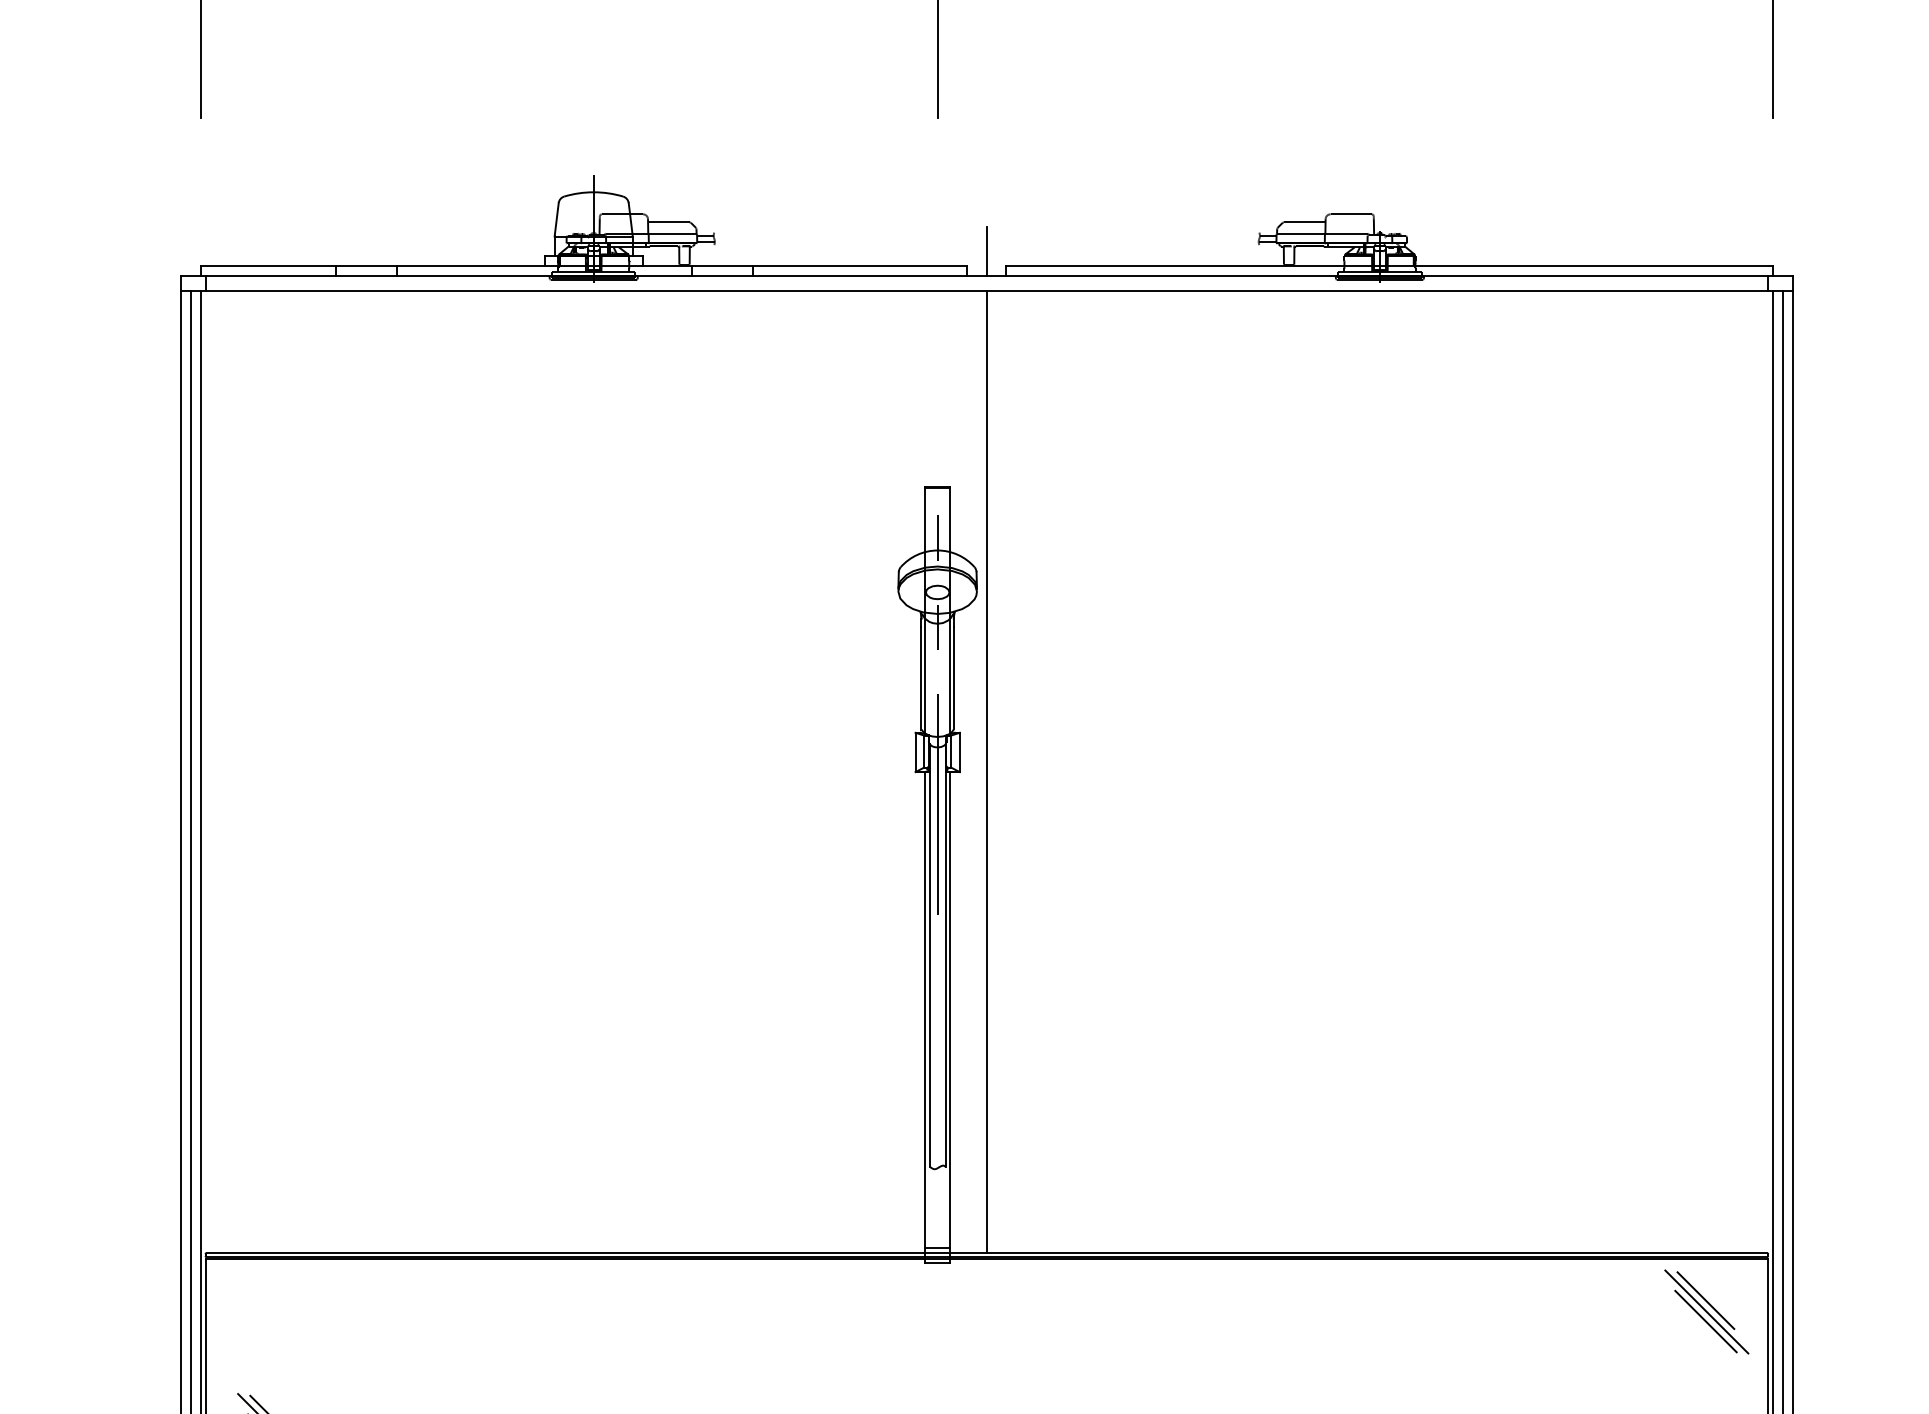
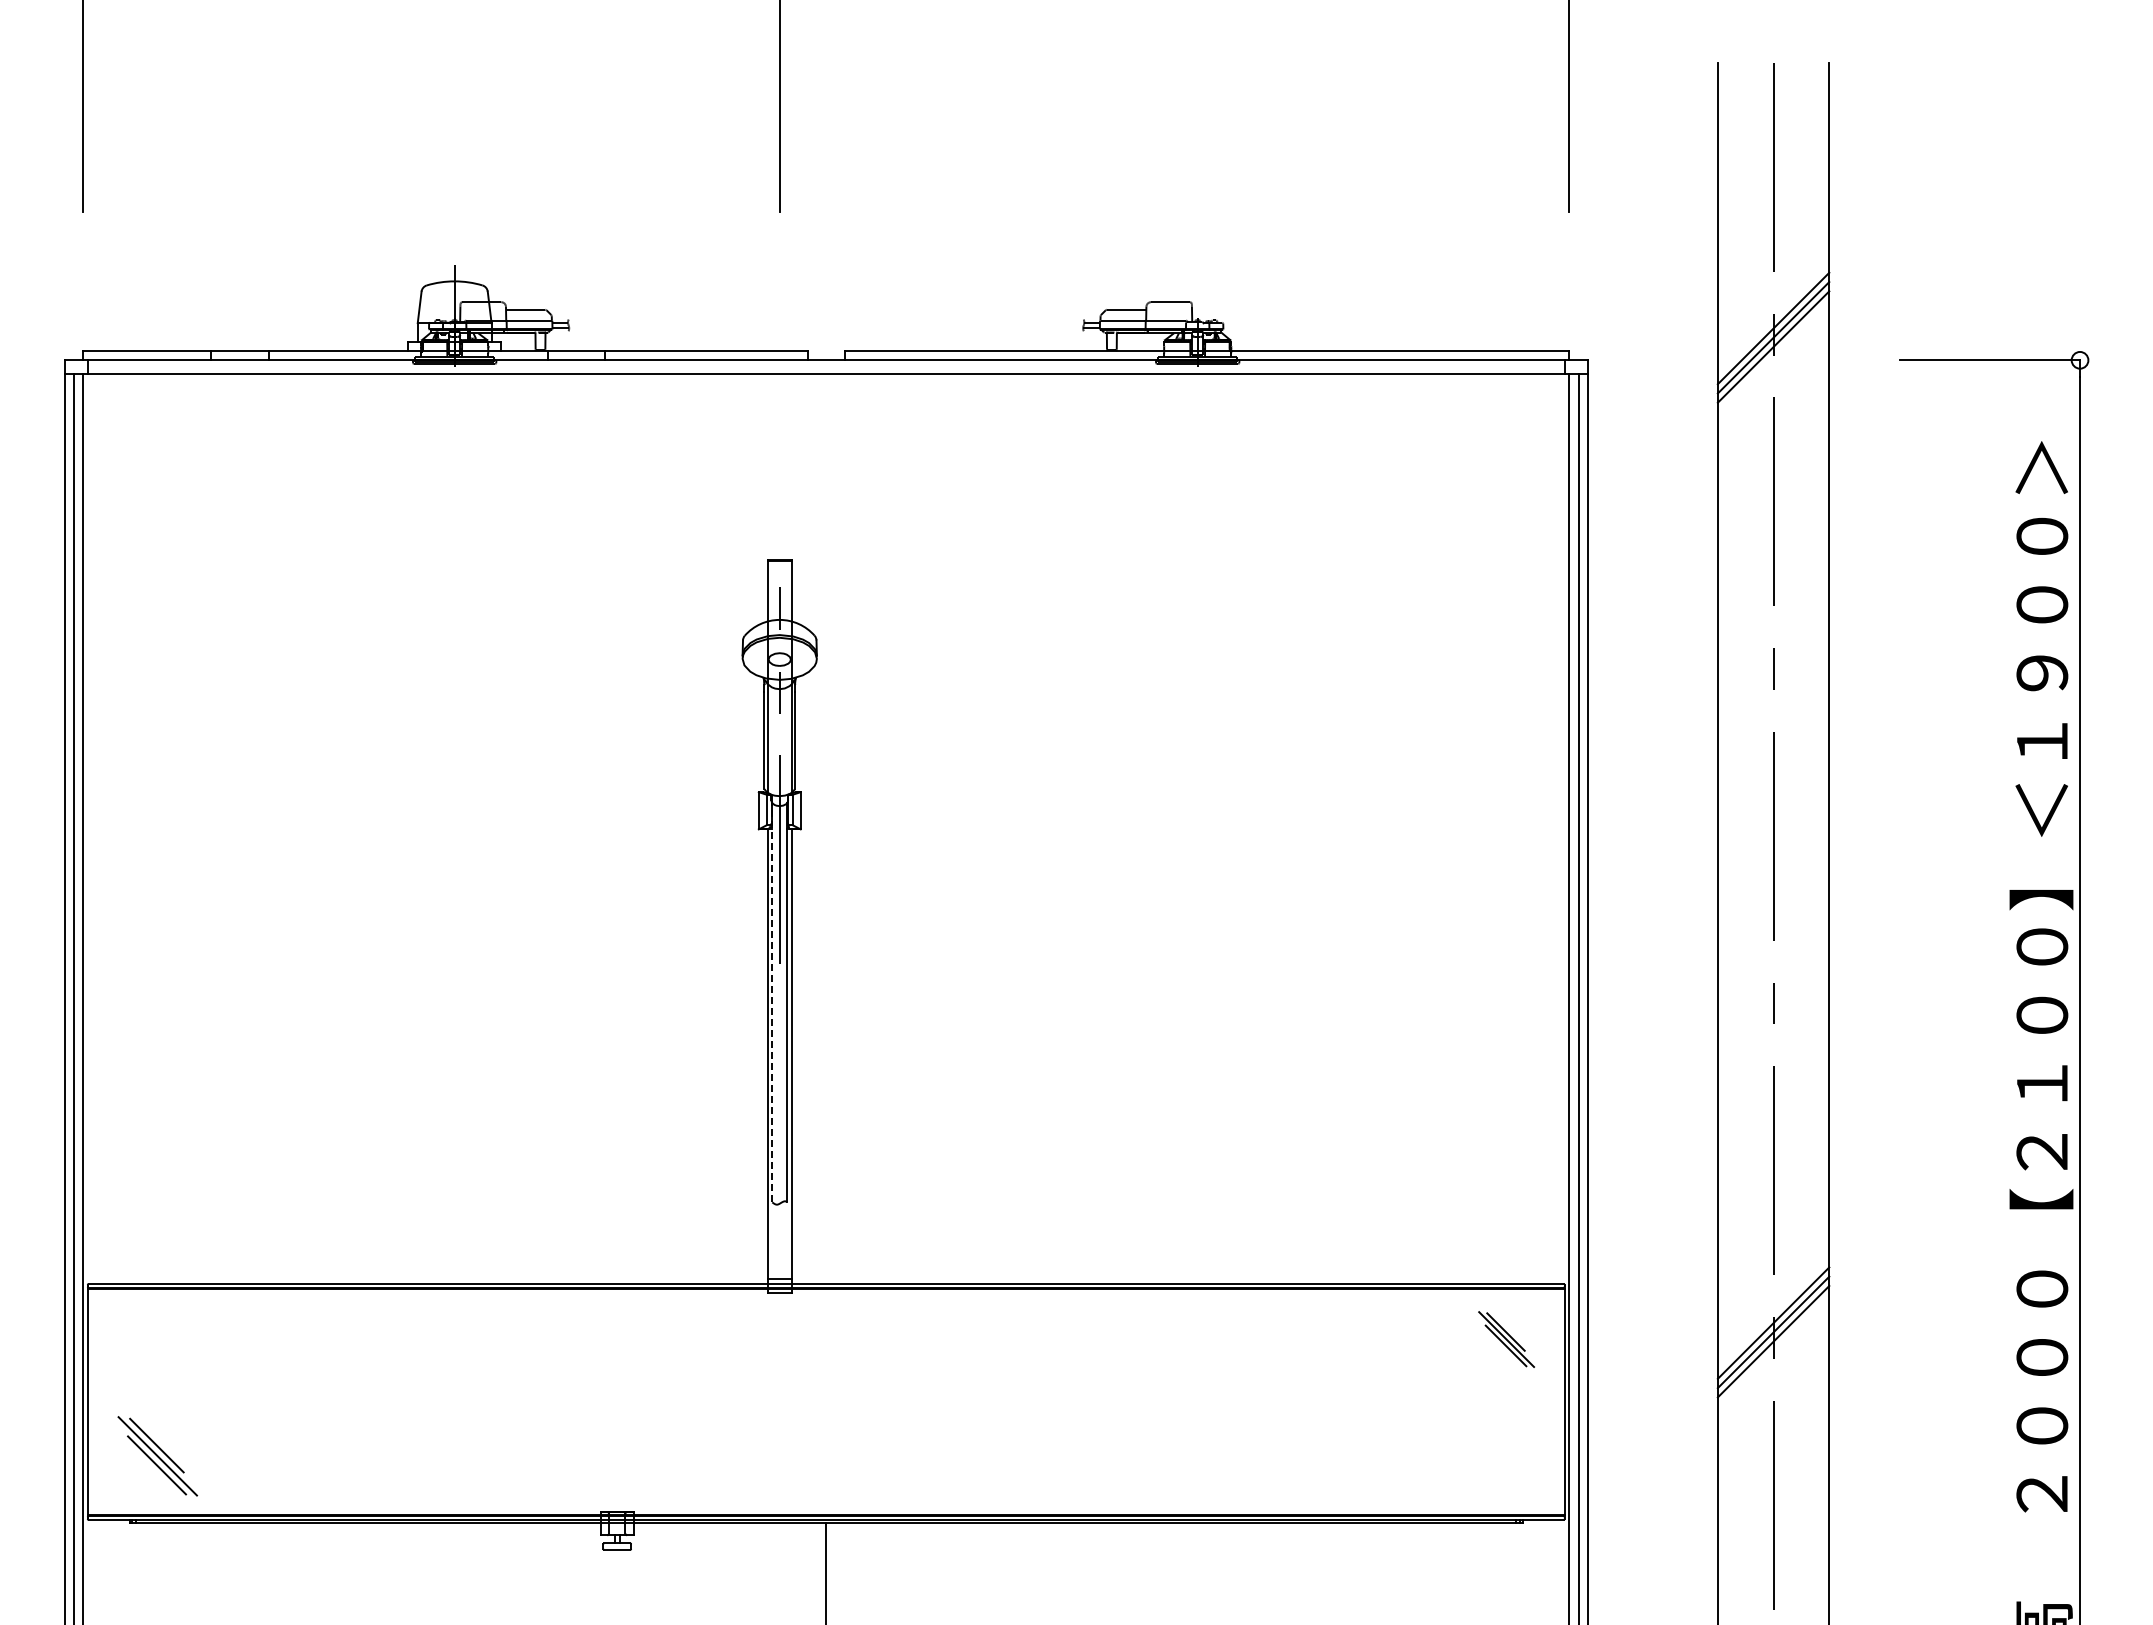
line: (987, 250) -> (826, 336), removed
line: (987, 772) -> (826, 829), removed
line: (930, 955) -> (772, 1002), solid -> dashed
part: (1706, 1311) -> (1506, 1339), size x0.7

